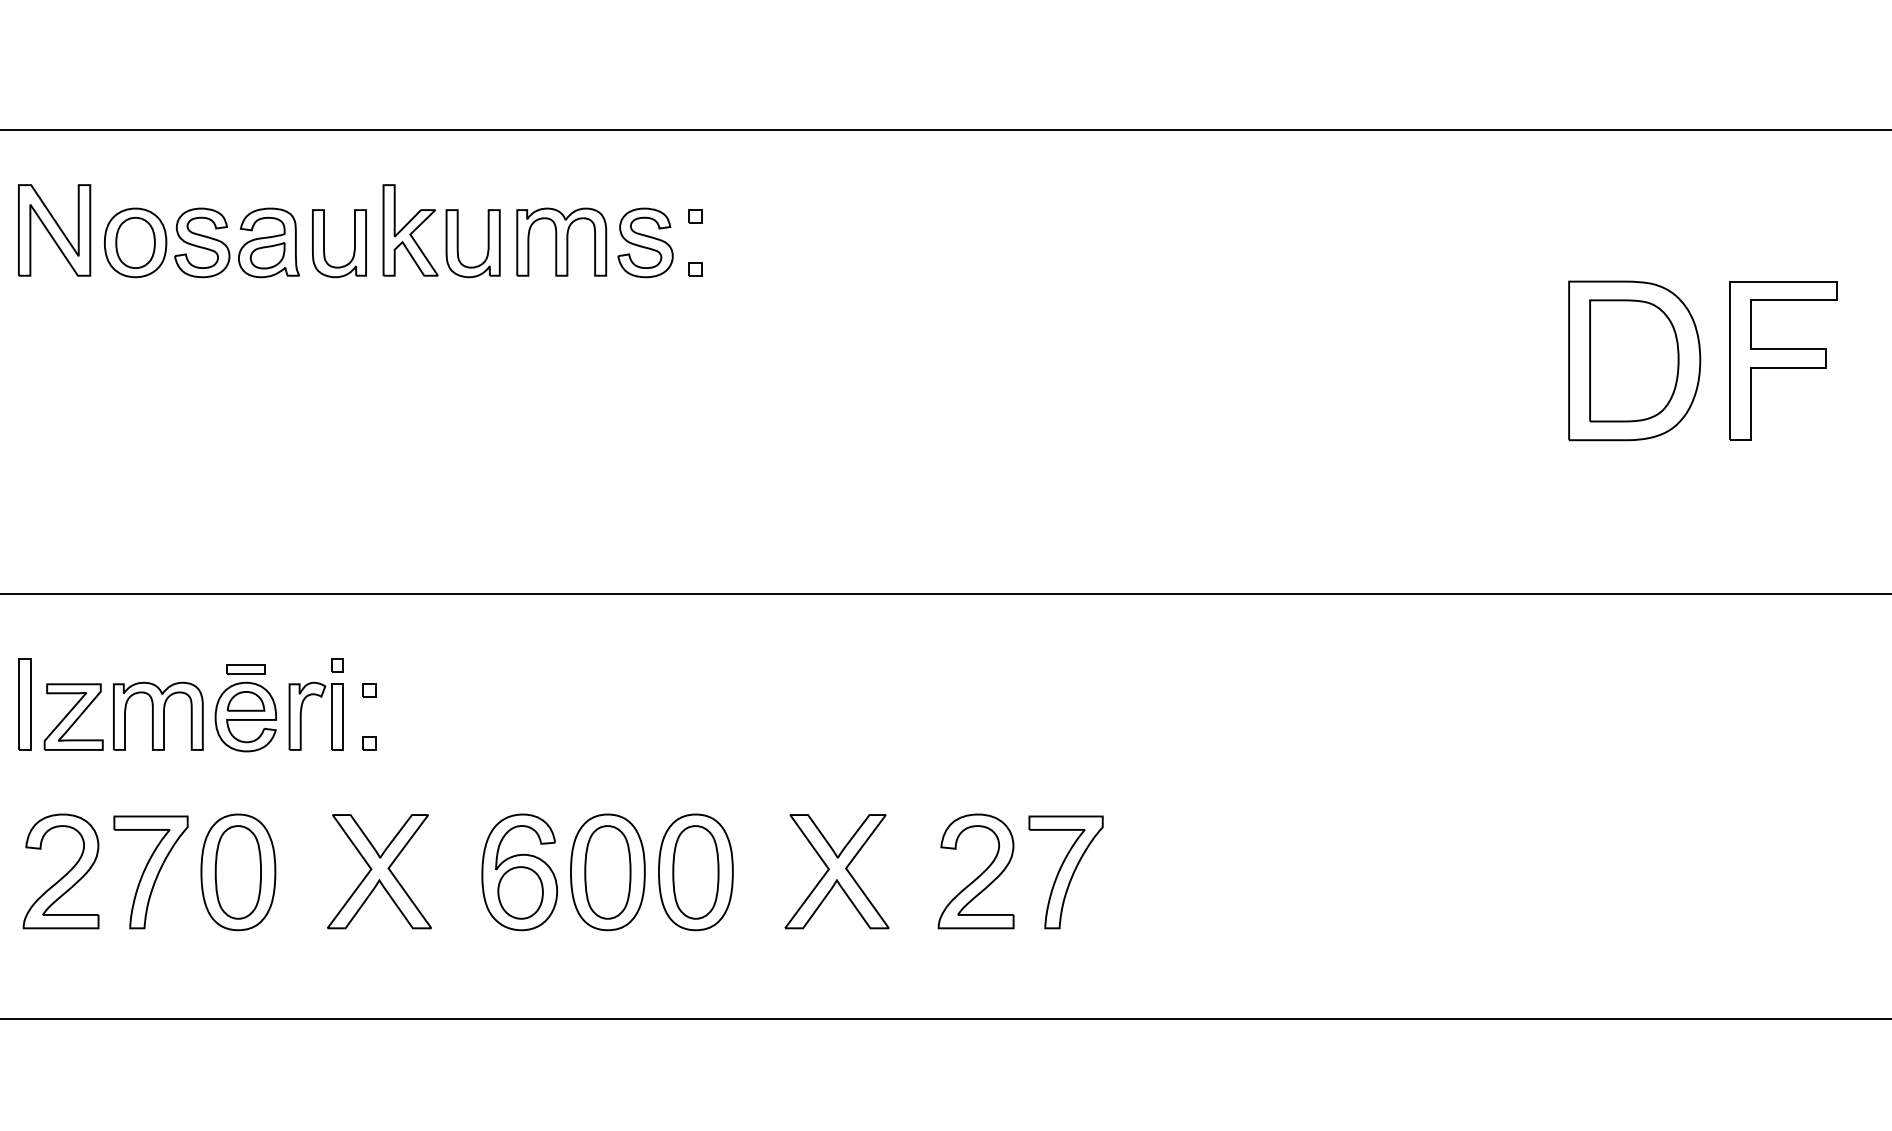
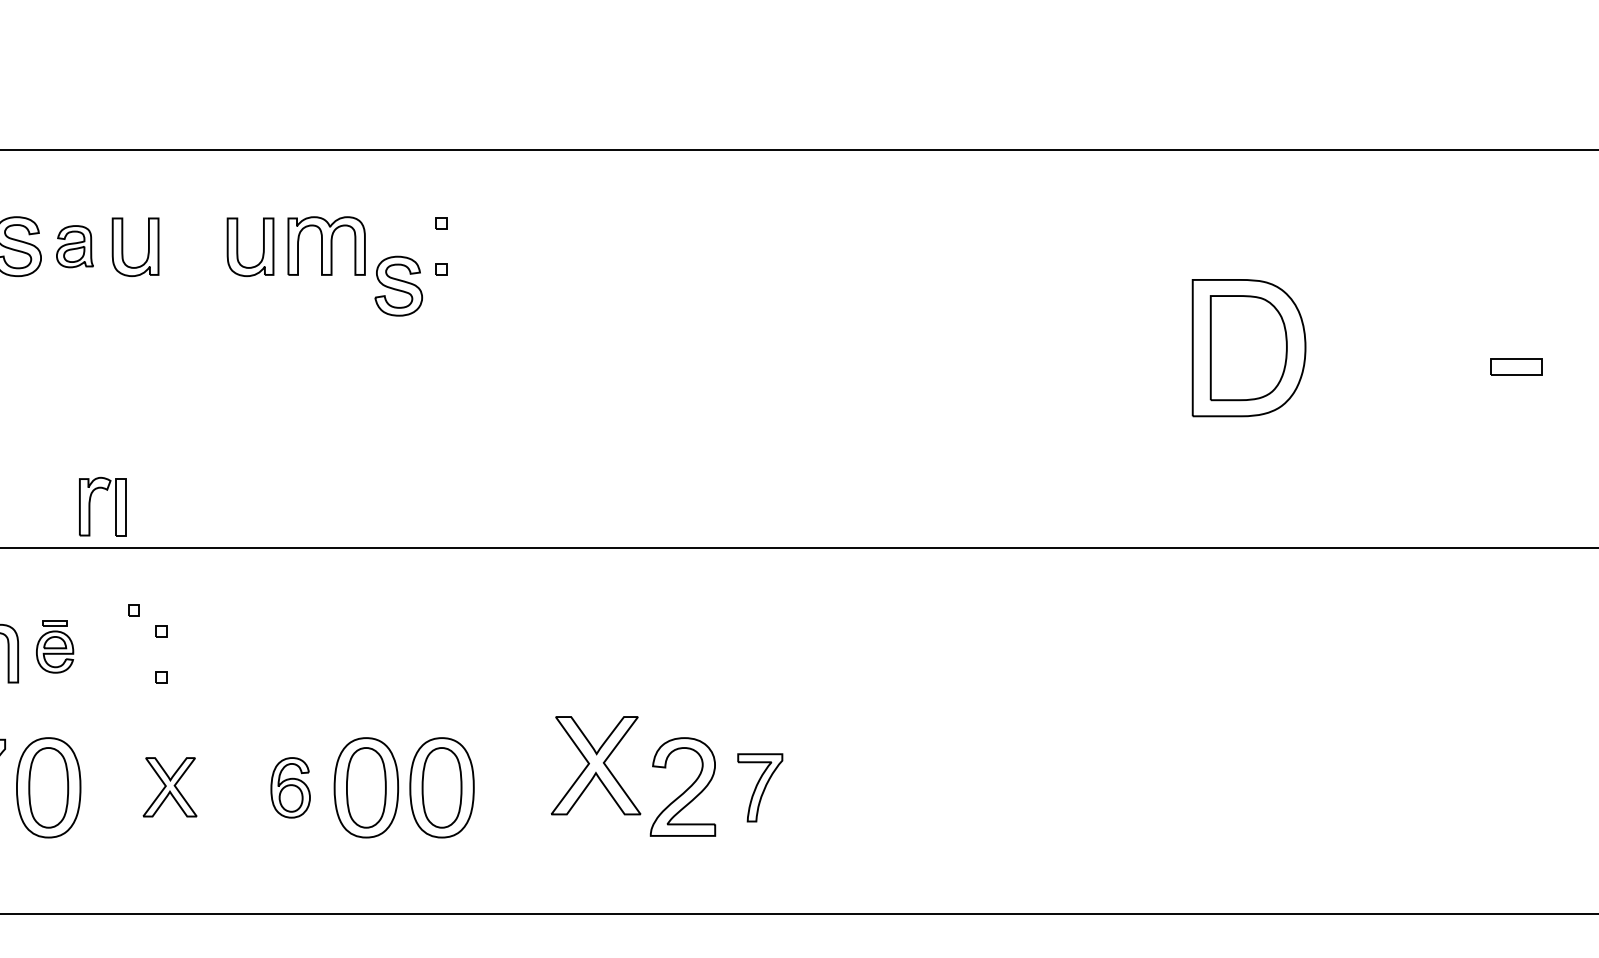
part: (410, 230) -> (196, 235), removed
part: (268, 242) -> (74, 246), size x0.7
part: (645, 242) -> (398, 285), moved
part: (1783, 360) -> (1377, 347), removed
part: (245, 708) -> (54, 646), size x0.7
part: (301, 715) -> (90, 505), moved
part: (379, 871) -> (170, 787), size x0.6
part: (836, 871) -> (595, 765), moved
part: (519, 872) -> (290, 787), size x0.6
part: (1065, 872) -> (759, 787), size x0.7

